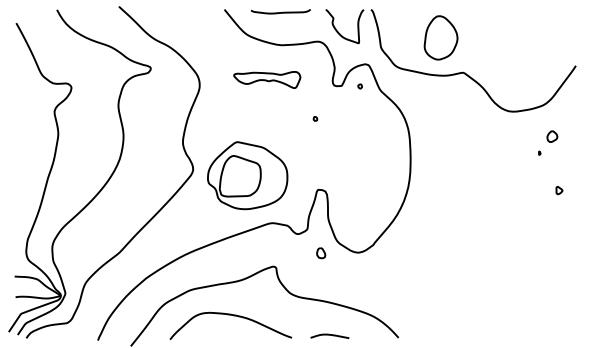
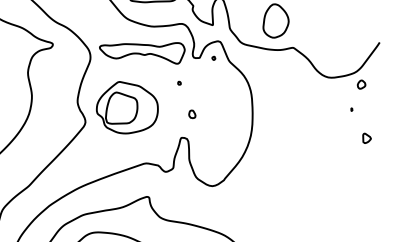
part: (267, 79) -> (142, 52), size x1.67
part: (552, 136) -> (361, 84), moved
part: (247, 175) -> (127, 107), moved
part: (559, 190) -> (367, 138), size x1.67
part: (321, 253) -> (192, 114), moved

